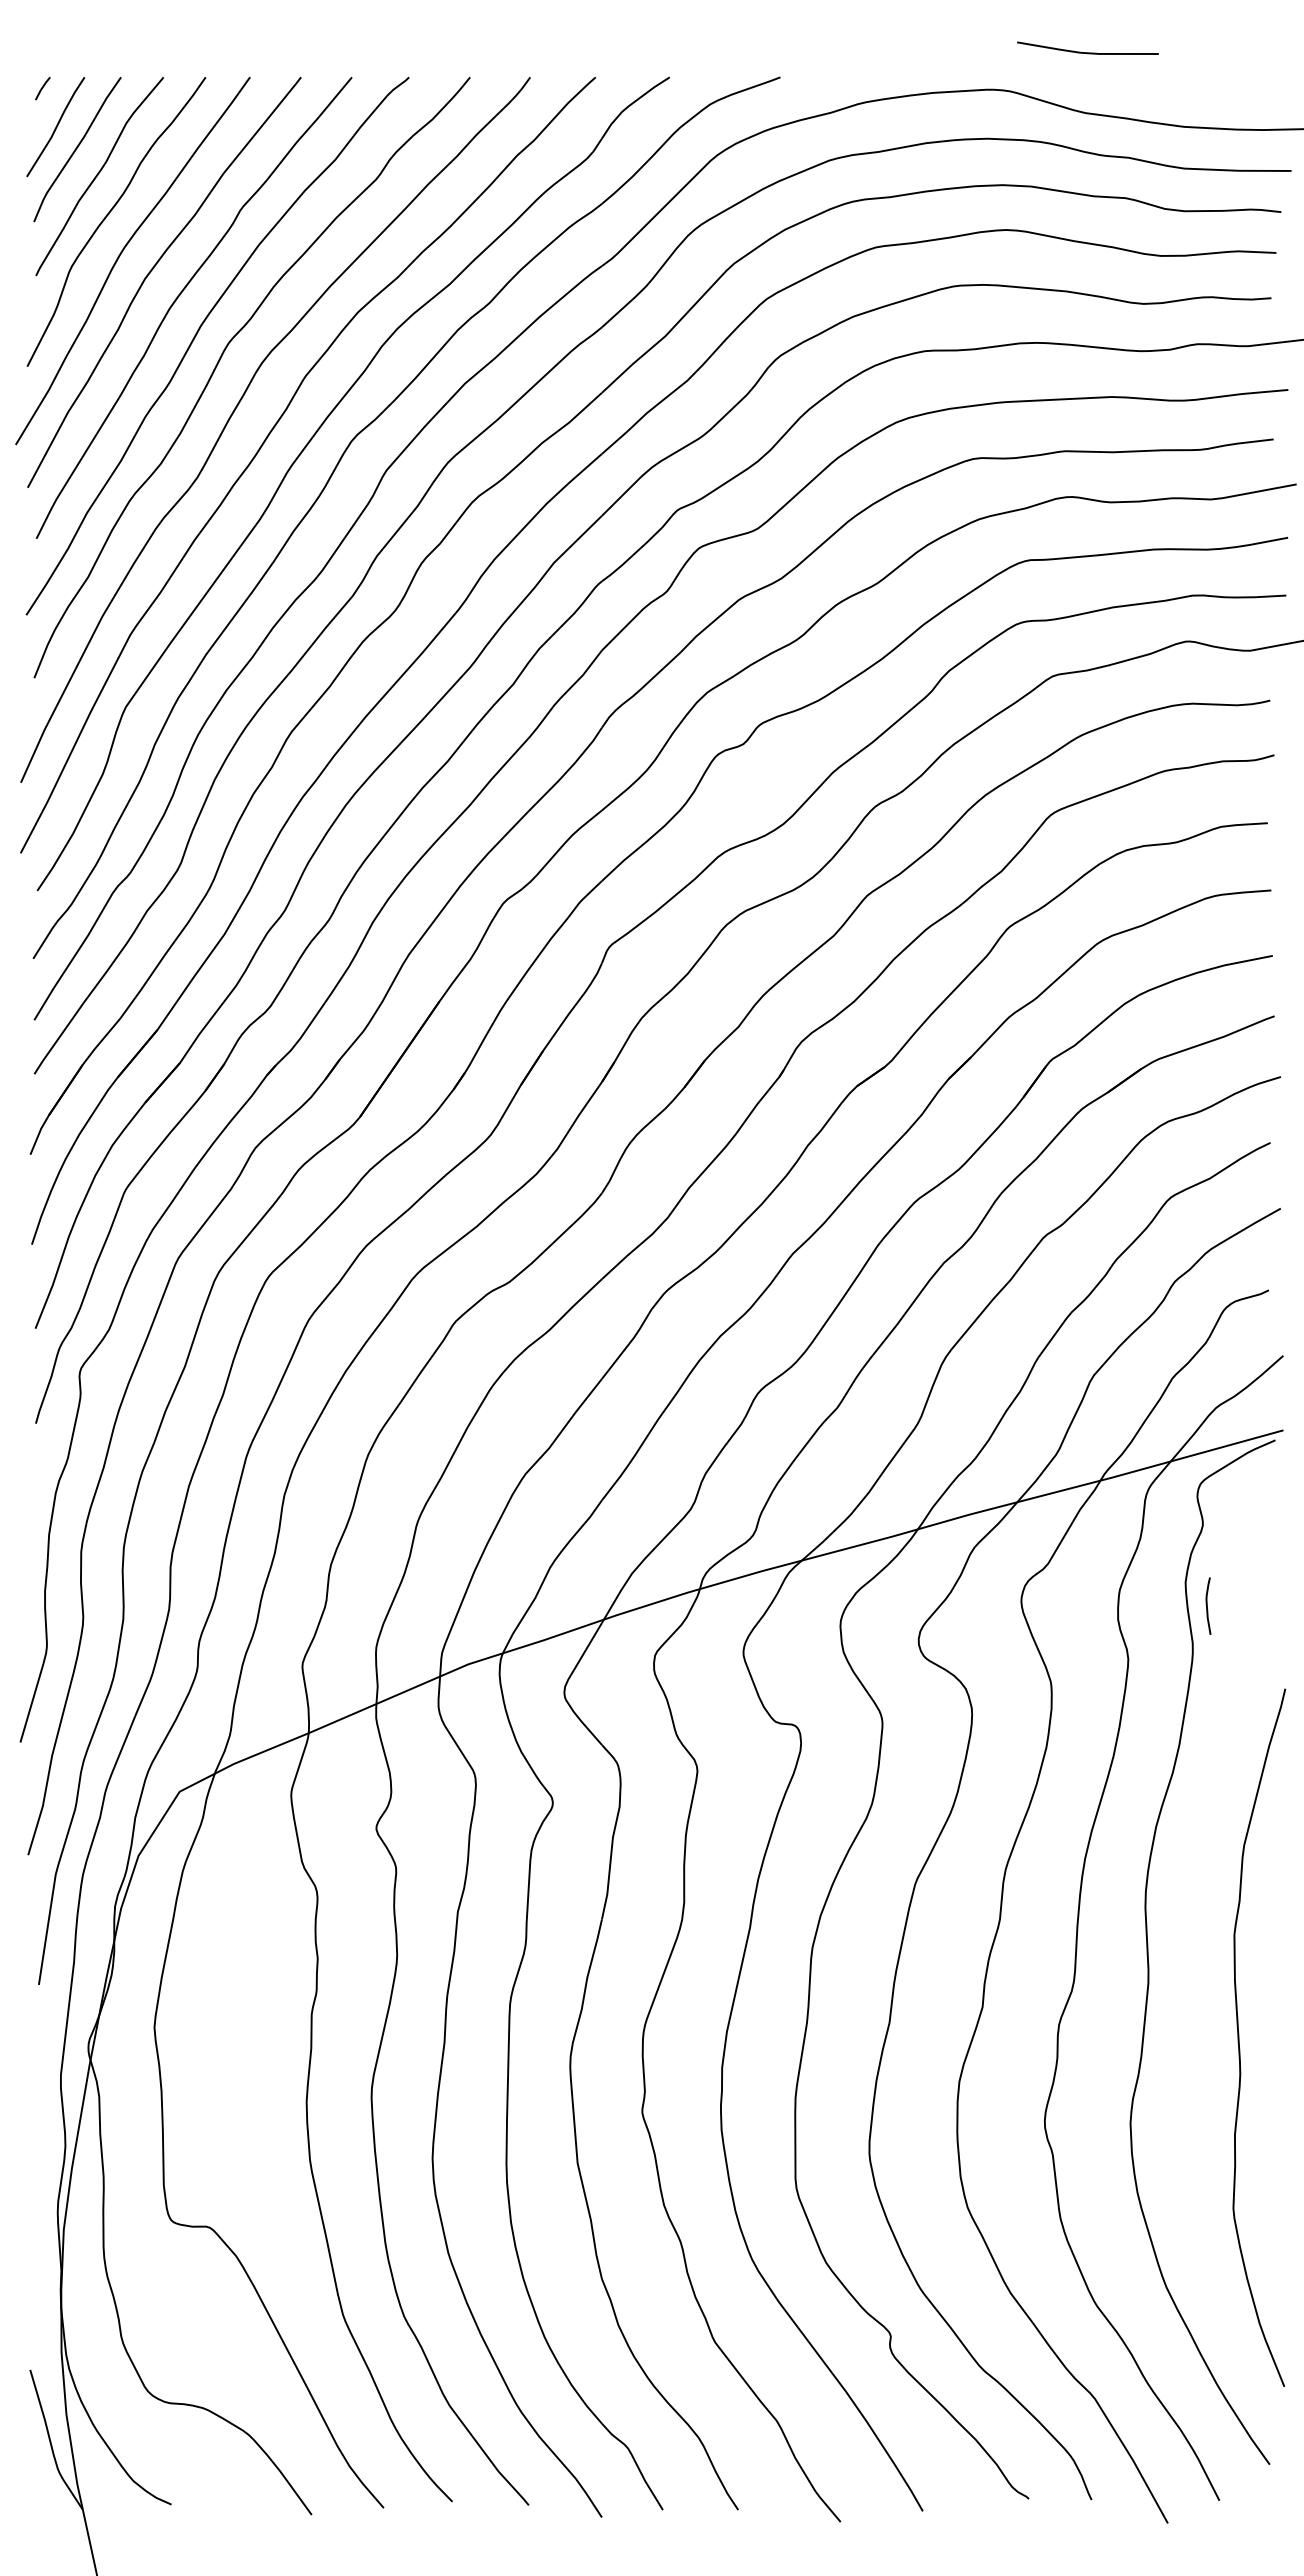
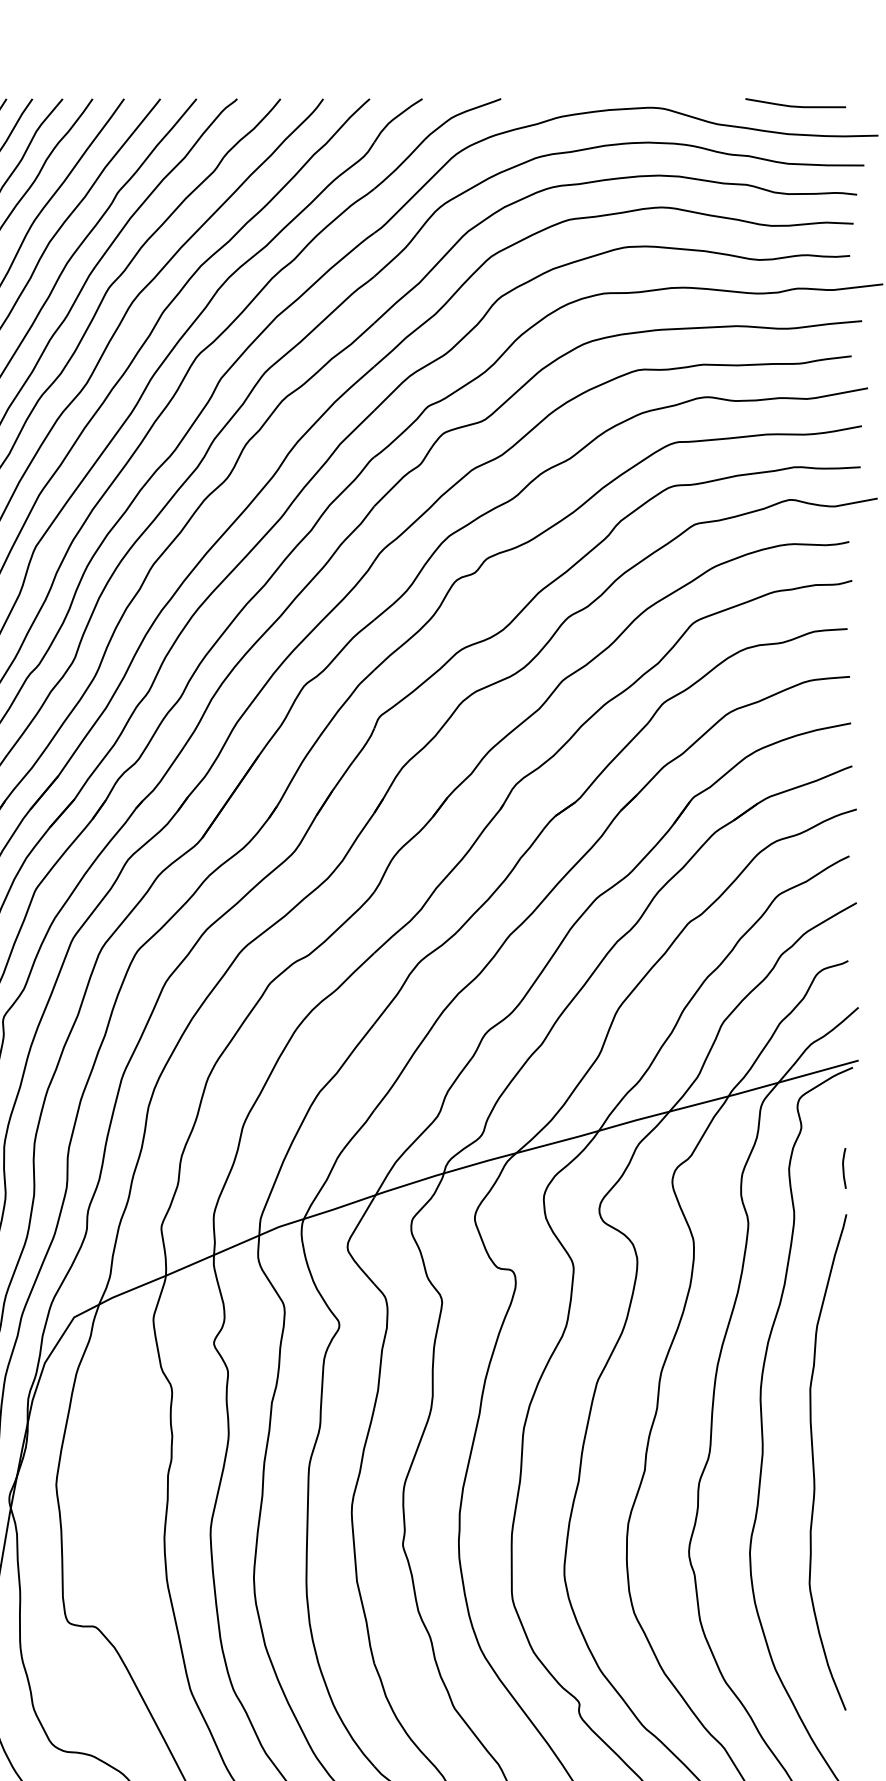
line: (1087, 52) -> (795, 106), moved
curve: (1207, 1605) -> (843, 1167), moved
curve: (1239, 2037) -> (813, 1462), moved

